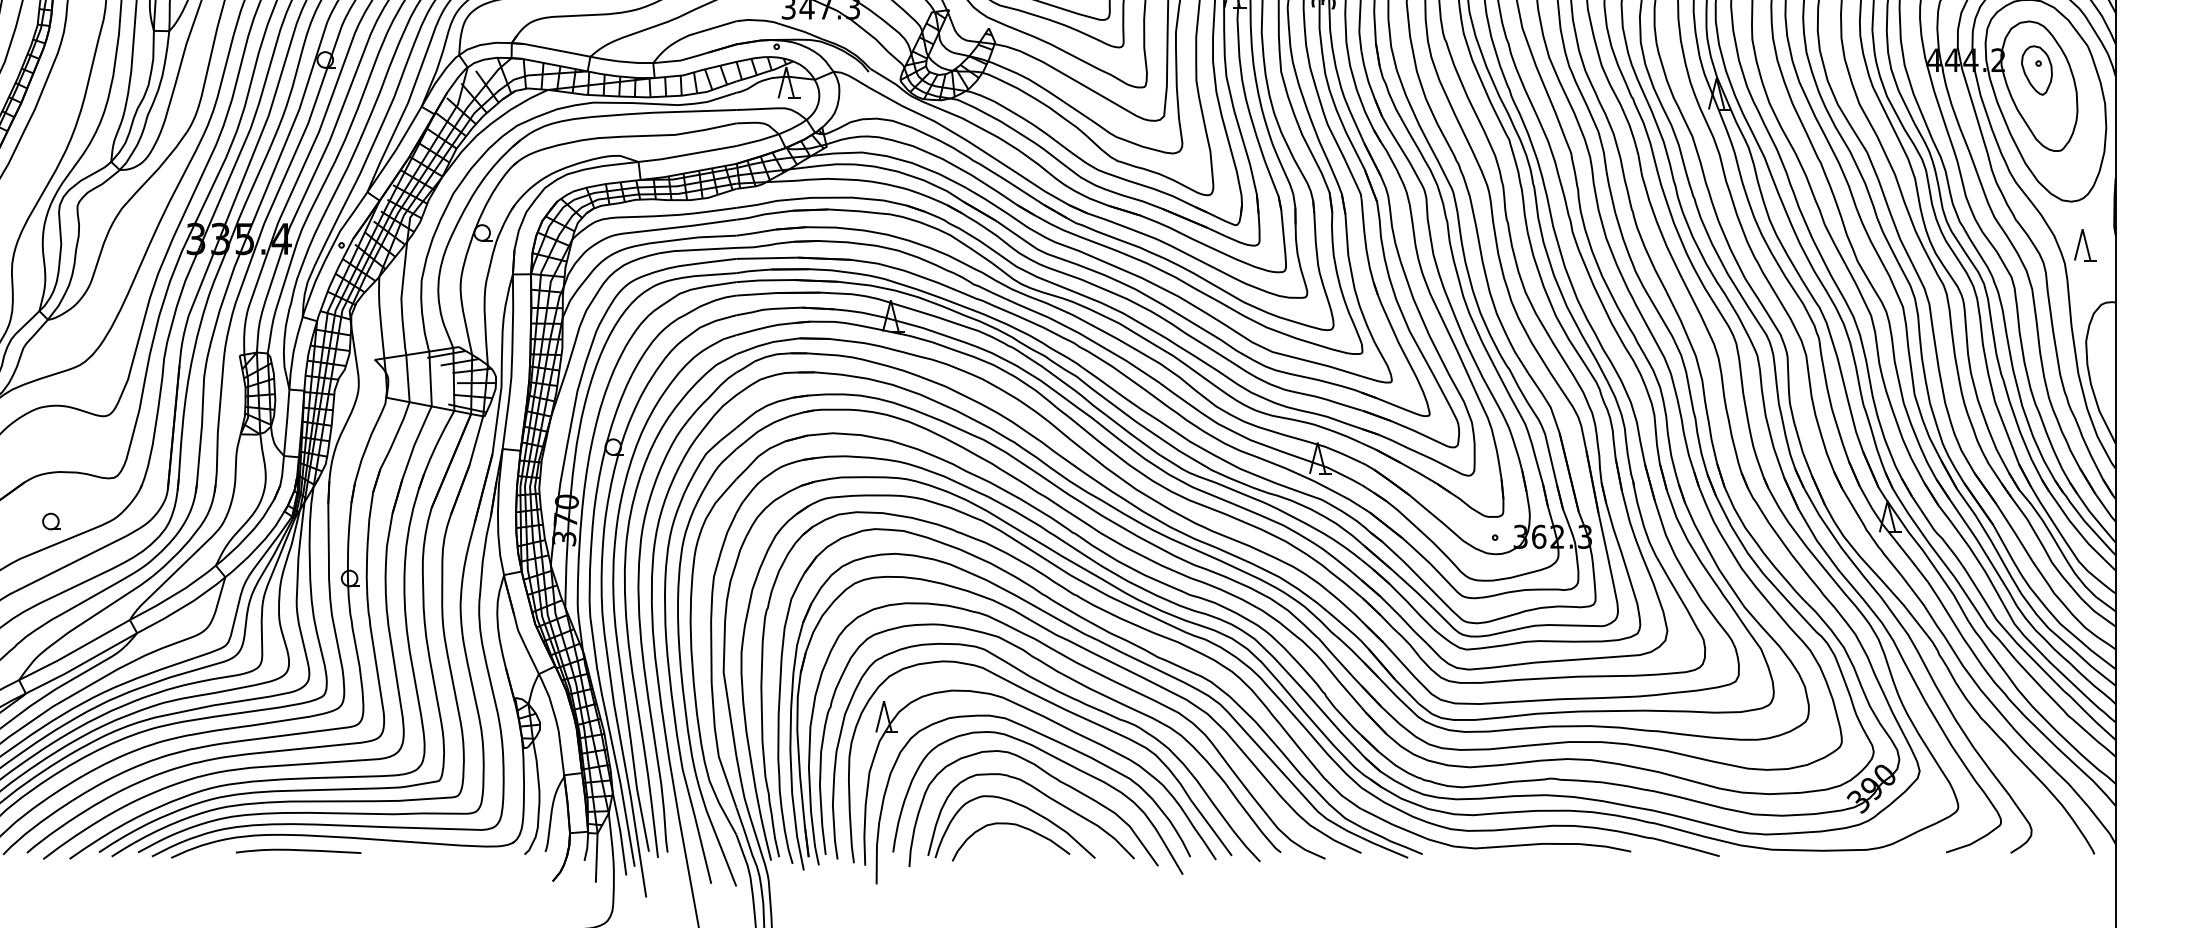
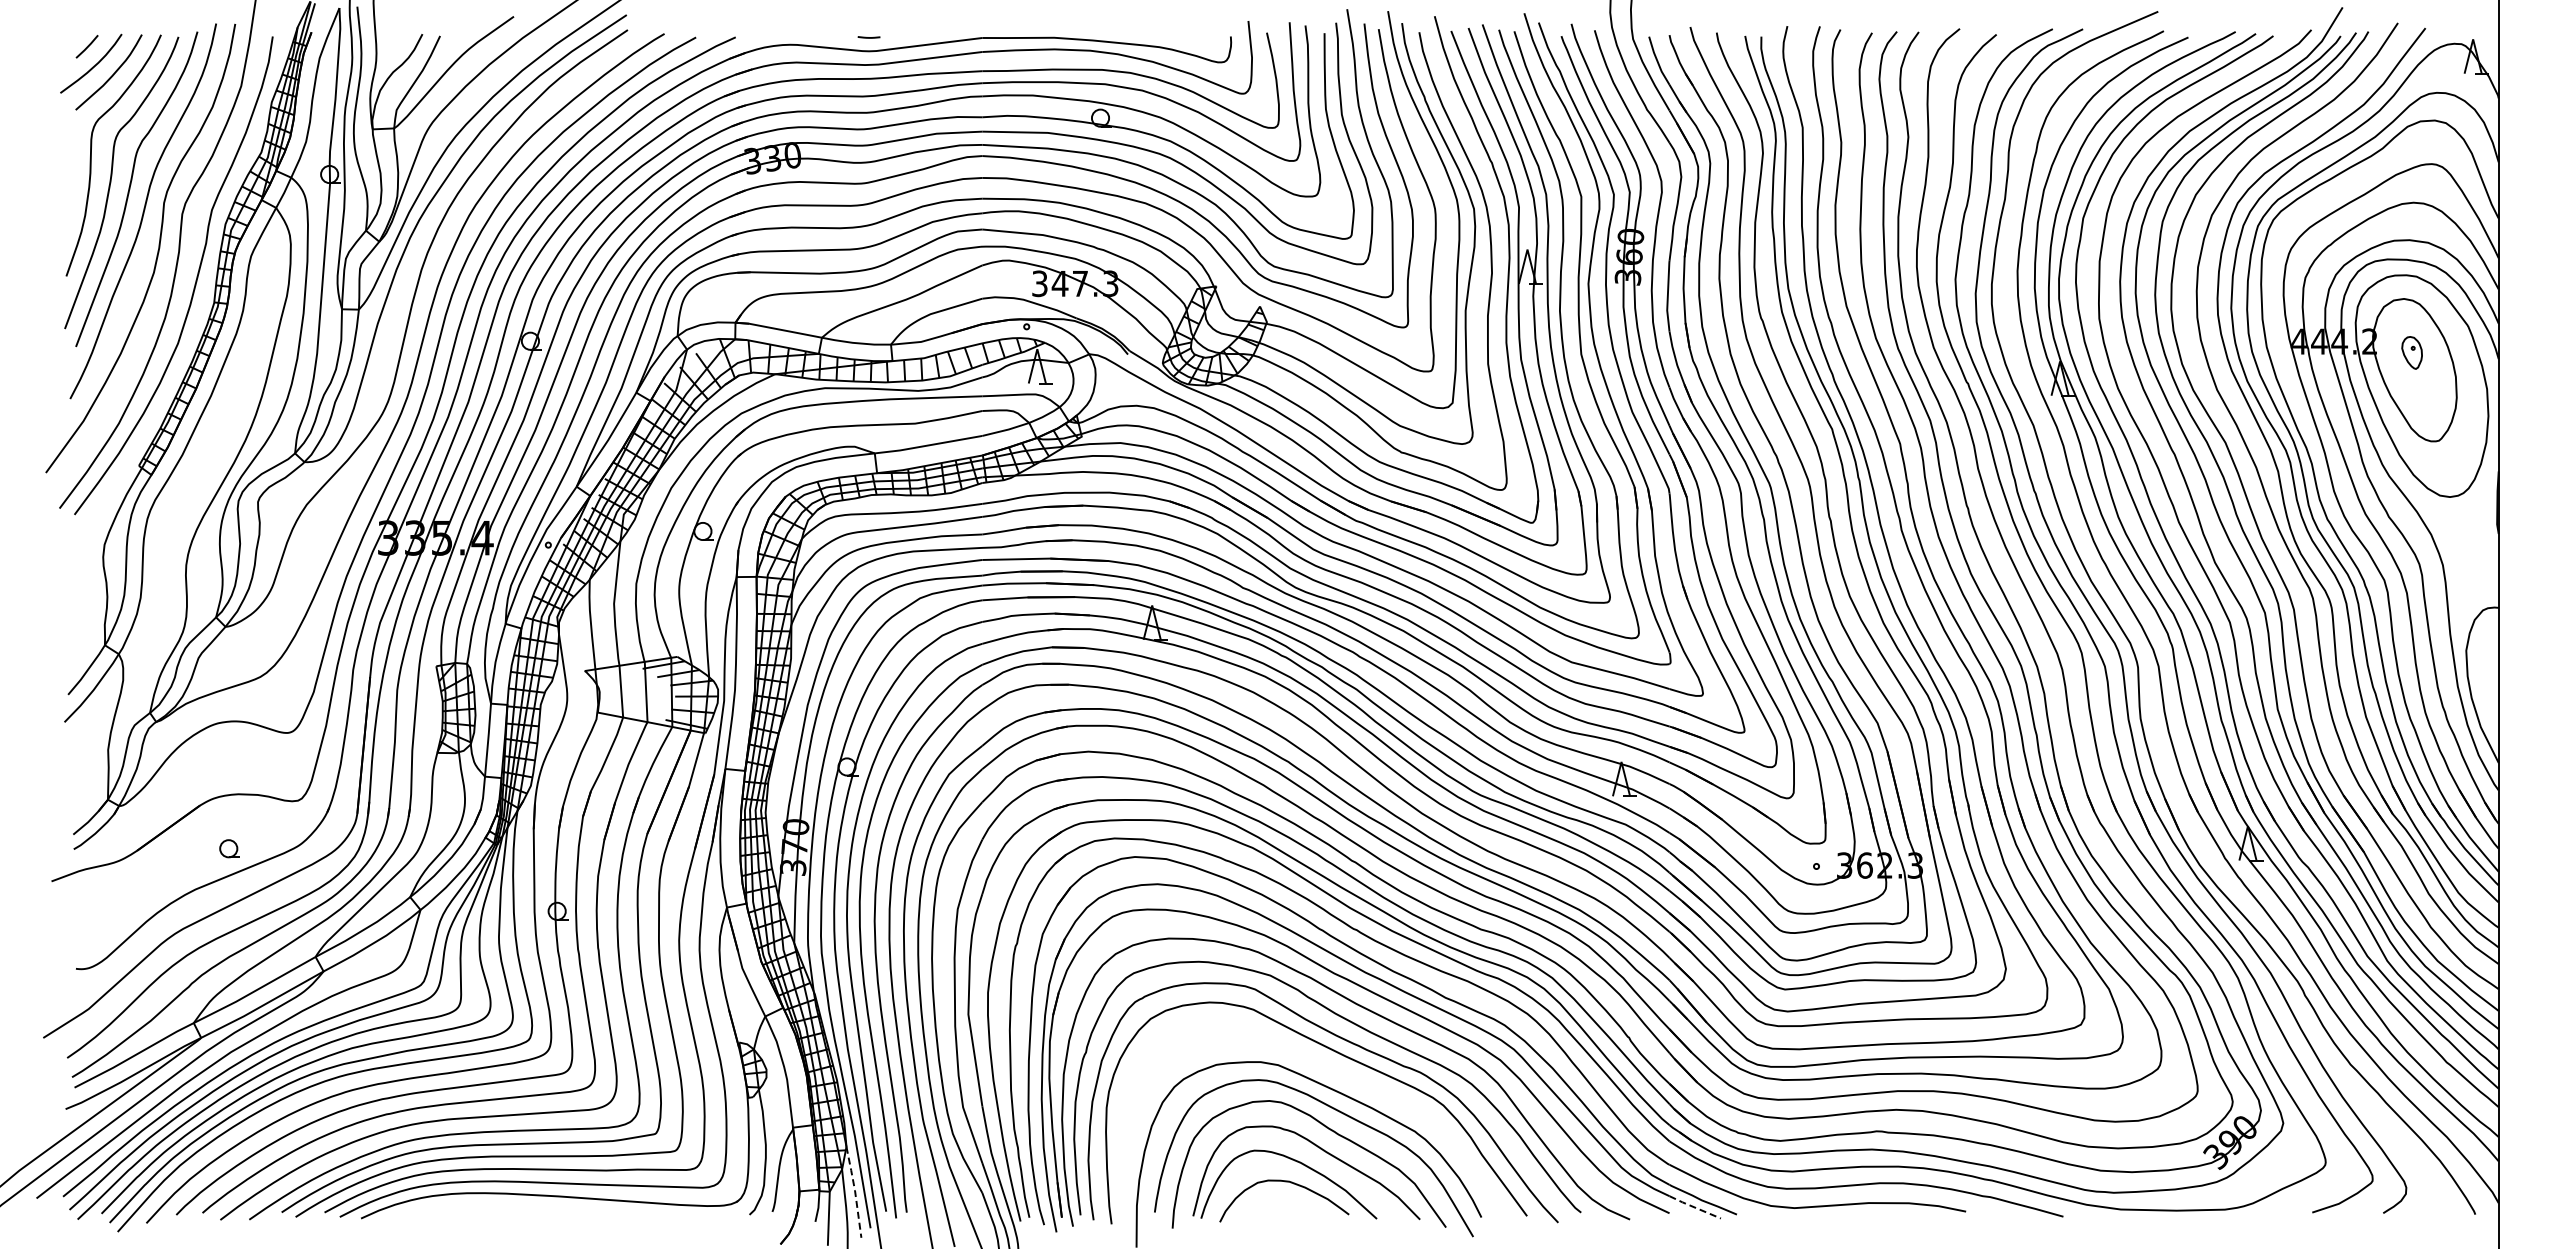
part: (2036, 70) -> (2411, 352), size x0.6
part: (2085, 244) -> (2465, 544), removed
part: (1065, 728) -> (1344, 1076), removed
line: (620, 833) -> (855, 1191), solid -> dashed
line: (1384, 847) -> (1694, 1207), solid -> dashed
curve: (298, 850) -> (501, 1210), removed

